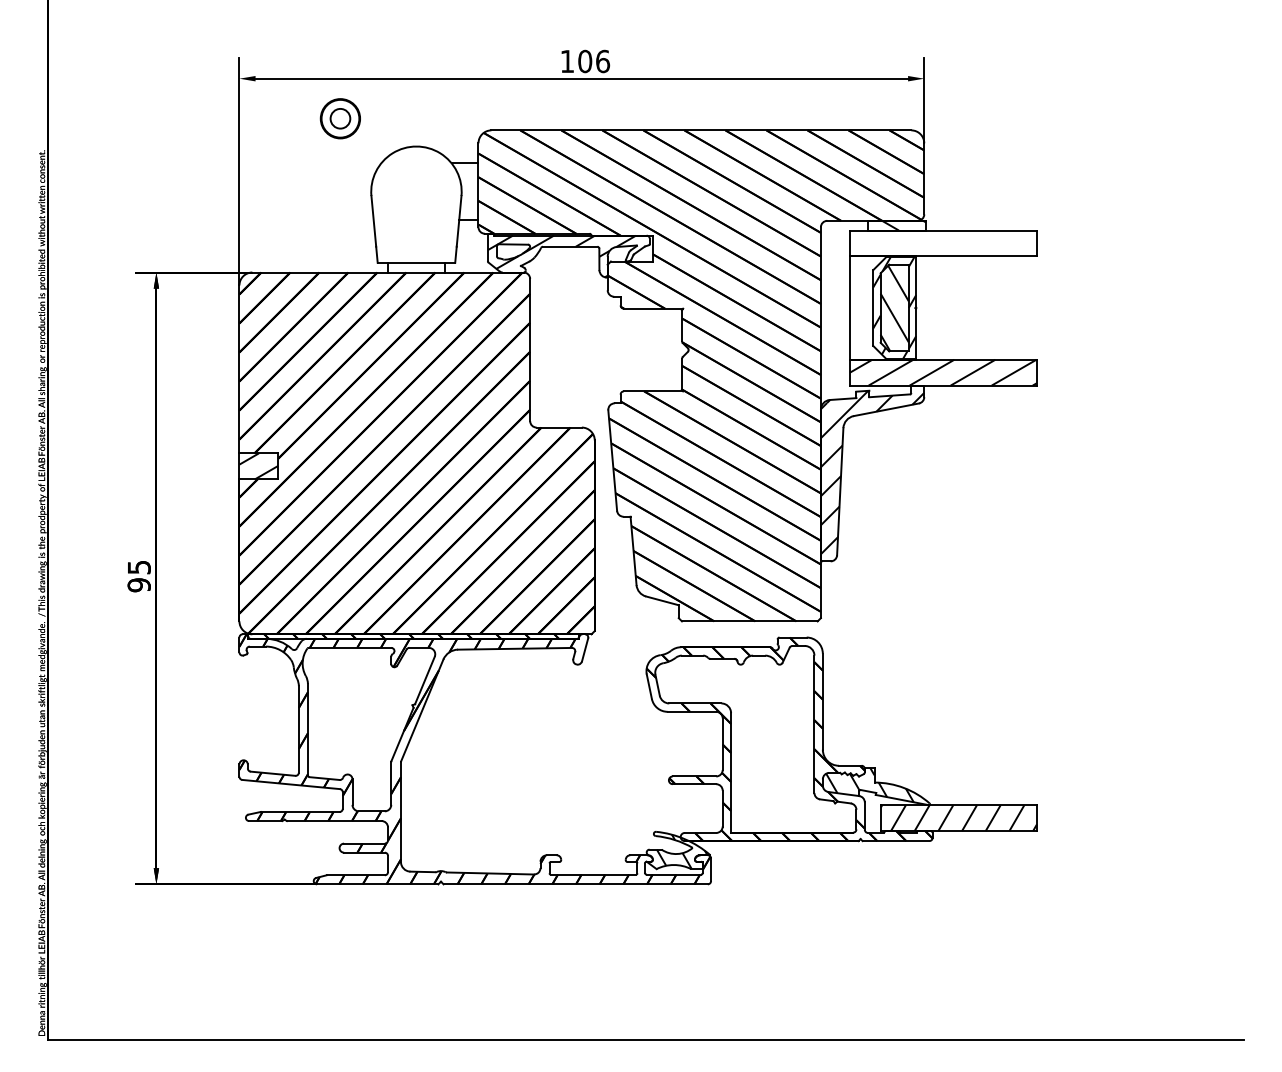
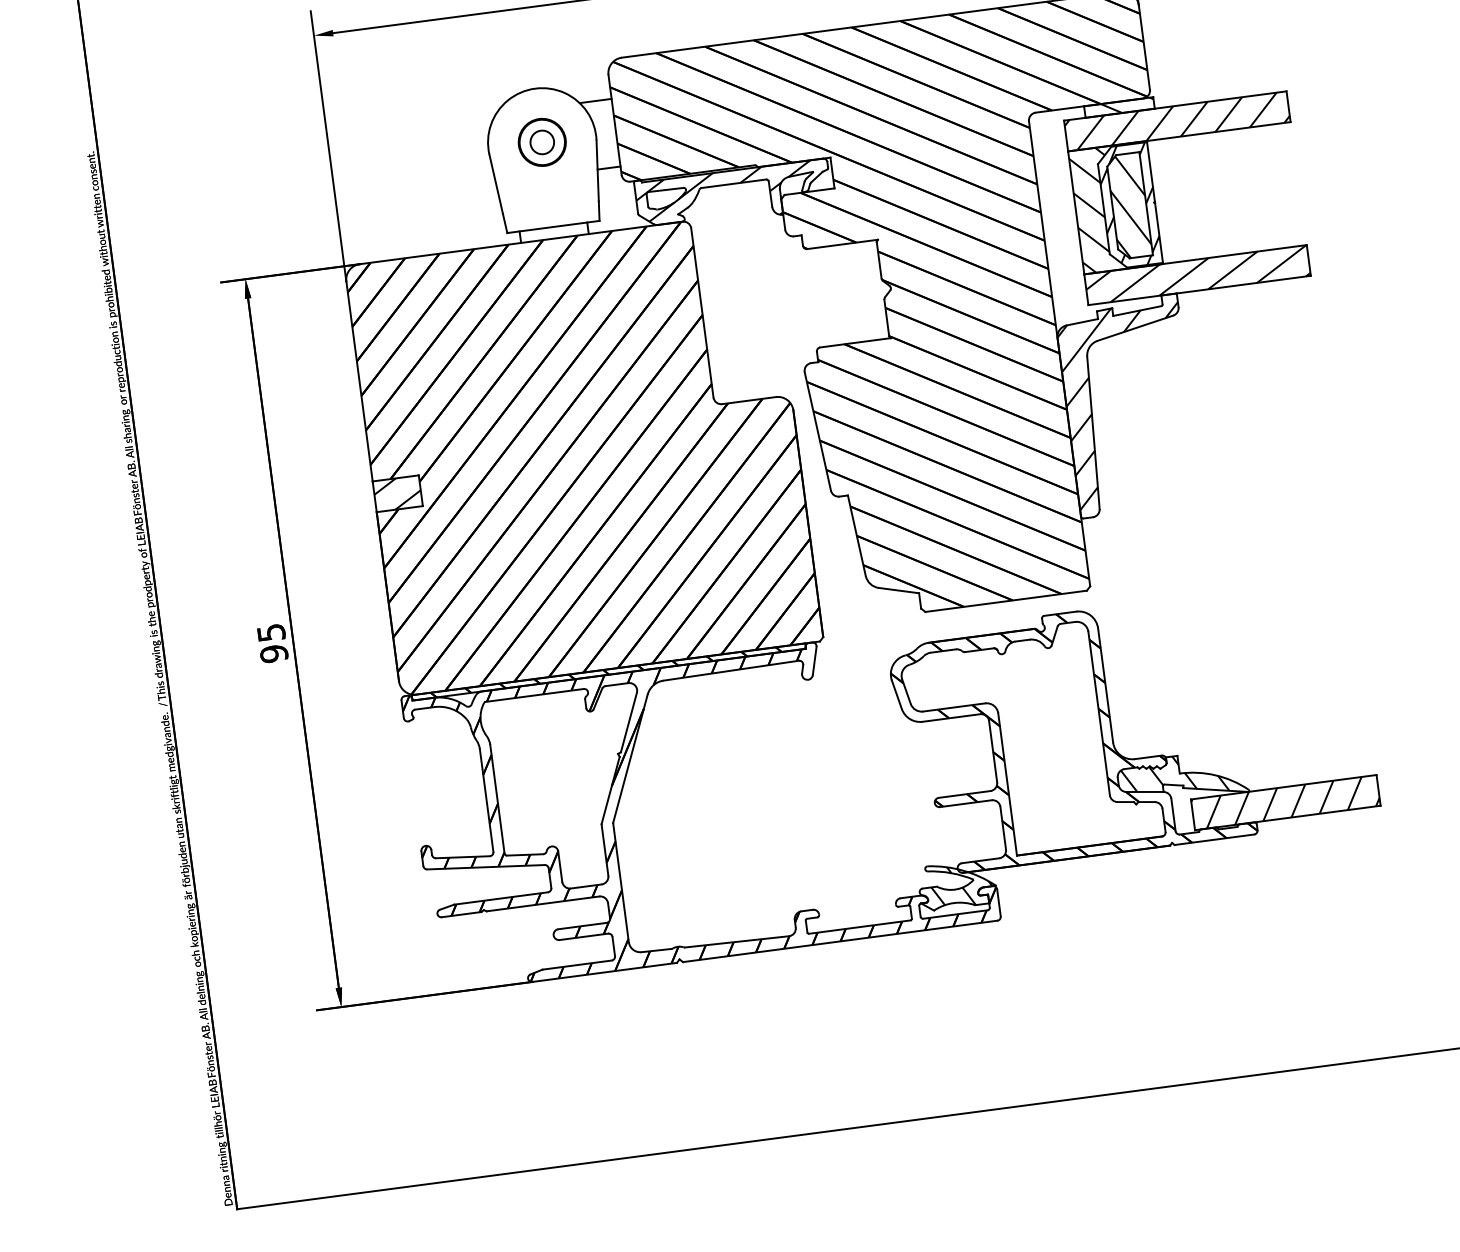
part: (339, 118) -> (541, 142), moved
hatch: (942, 243) -> (1176, 121), added
hatch: (875, 307) -> (1106, 208), added

